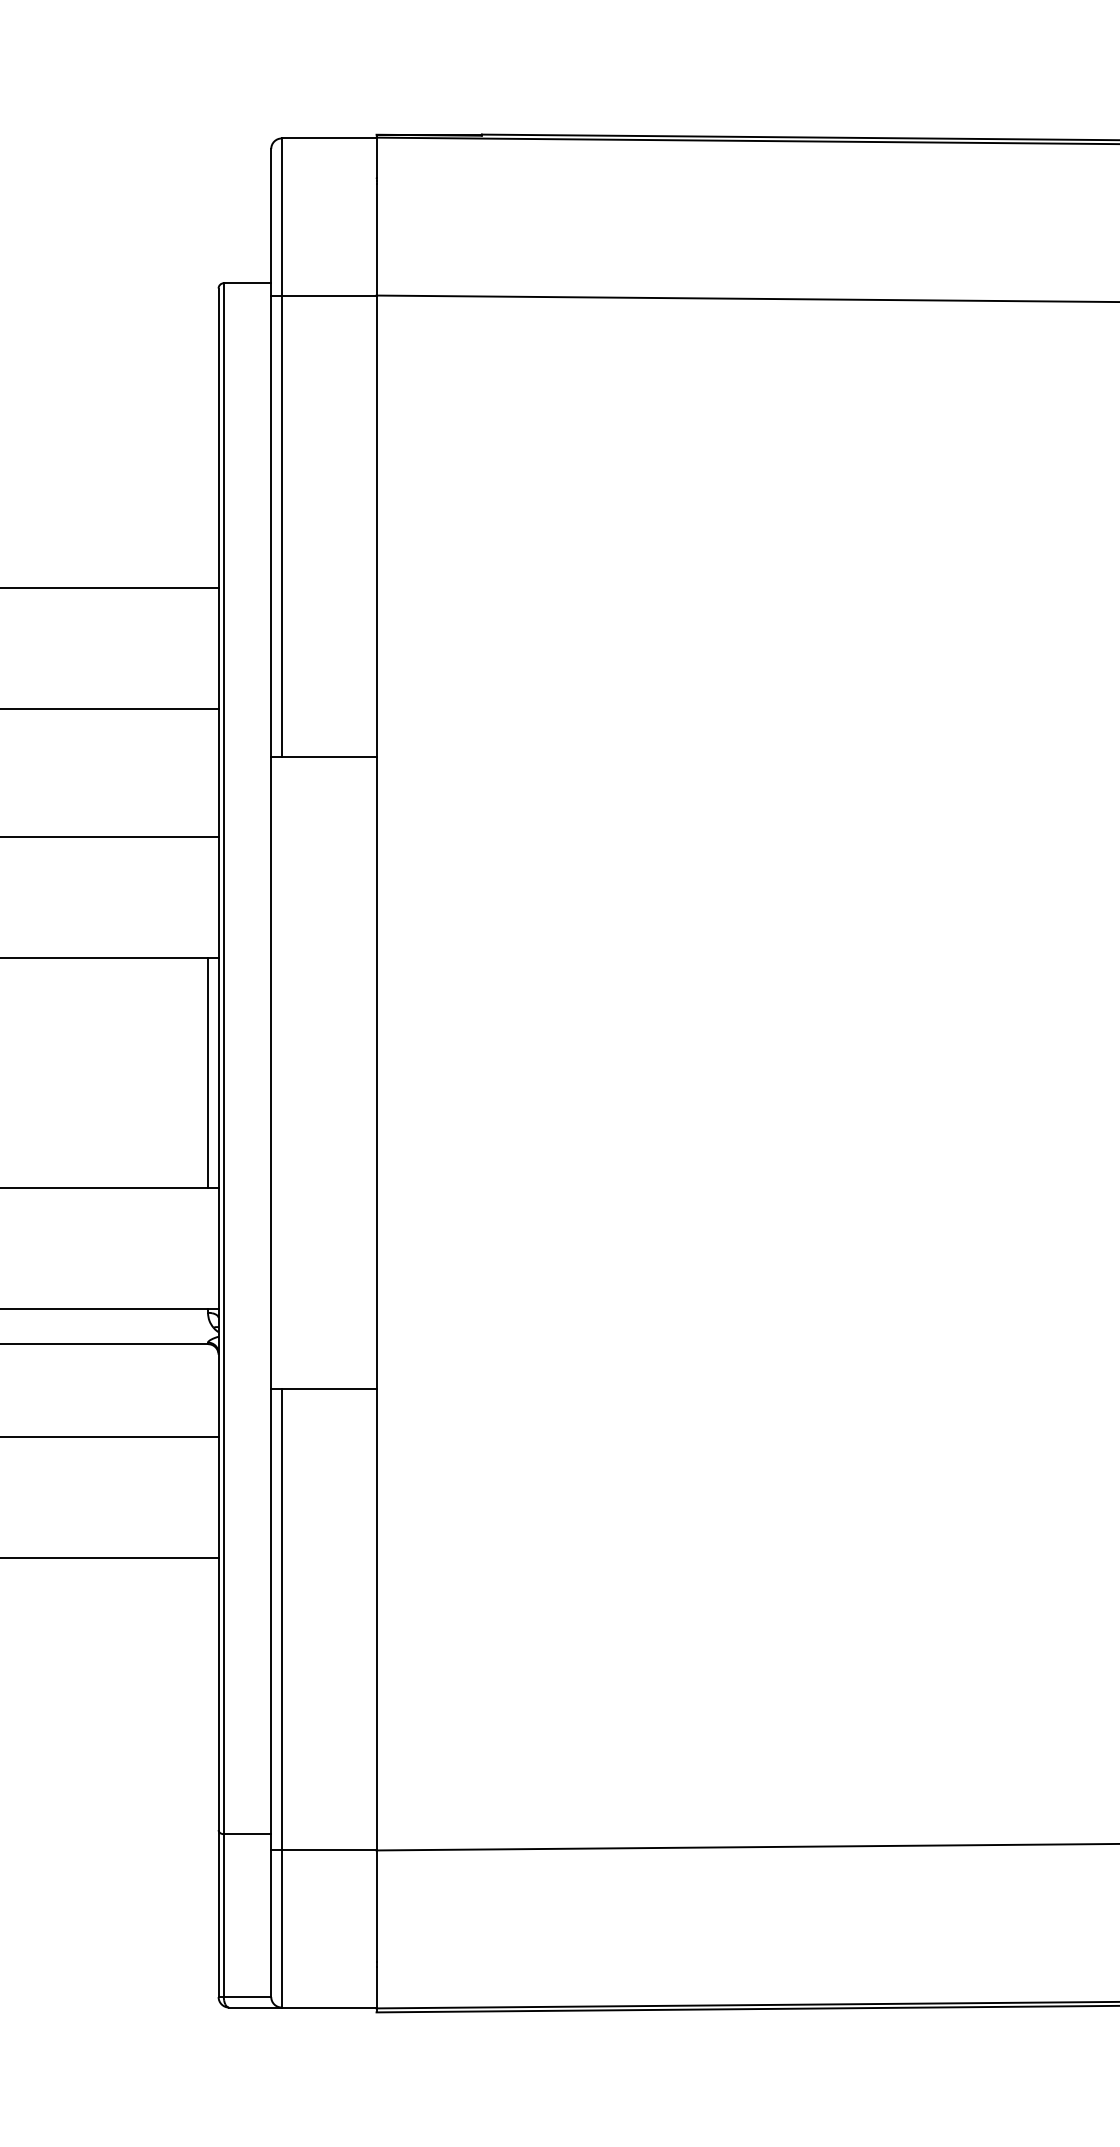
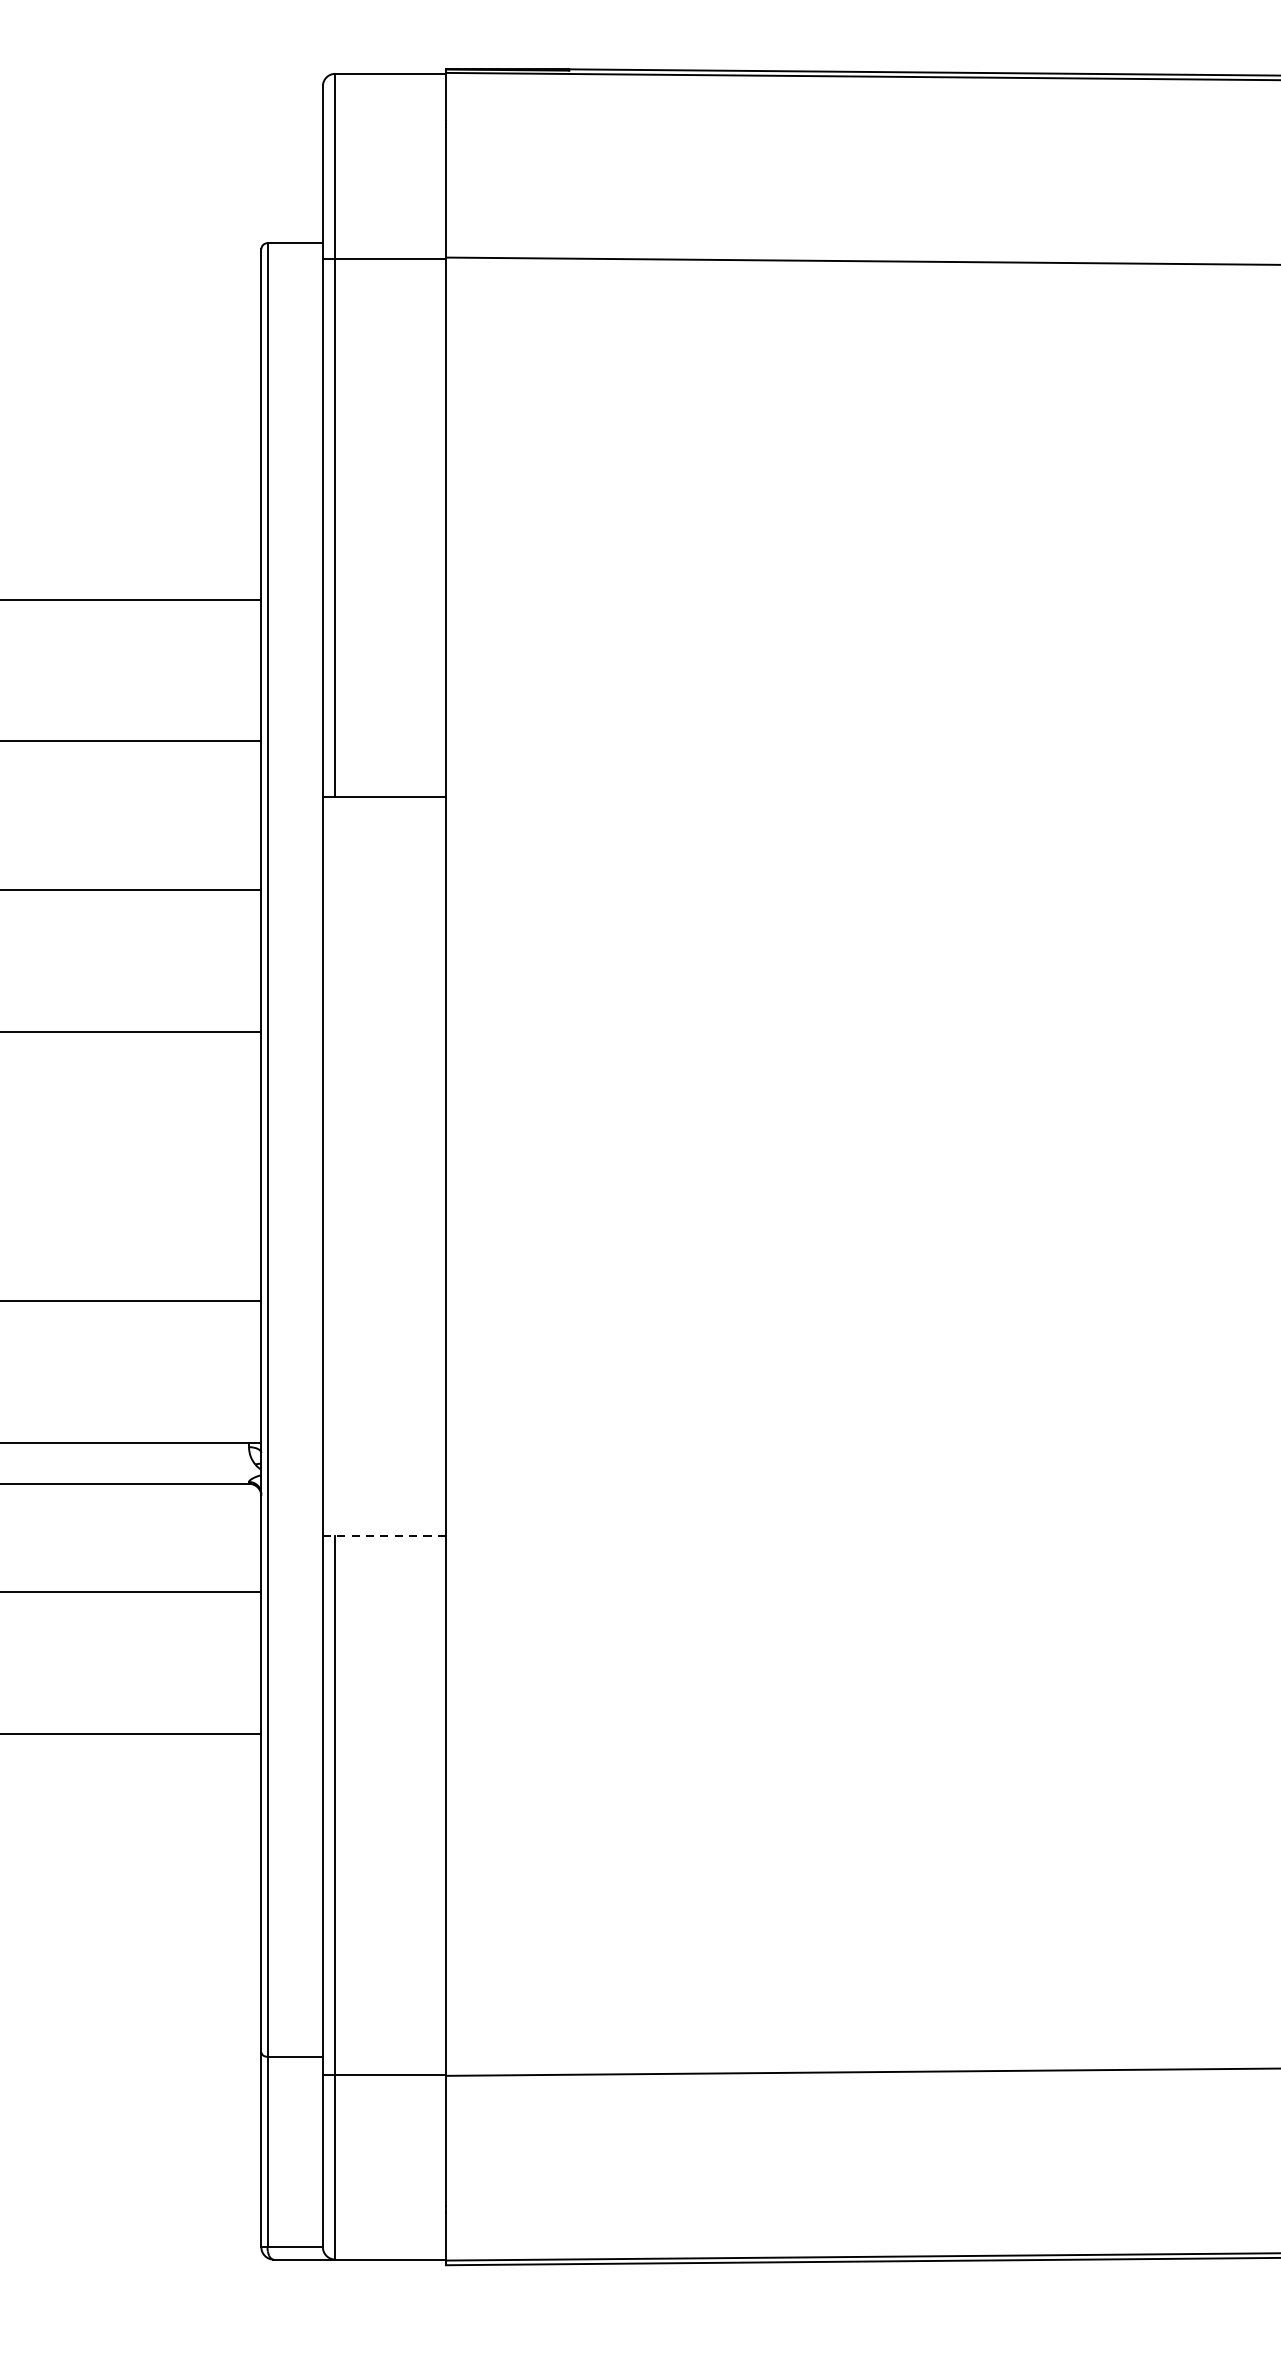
line: (208, 1072) -> (249, 1166), removed
line: (323, 1388) -> (384, 1535), solid -> dashed

